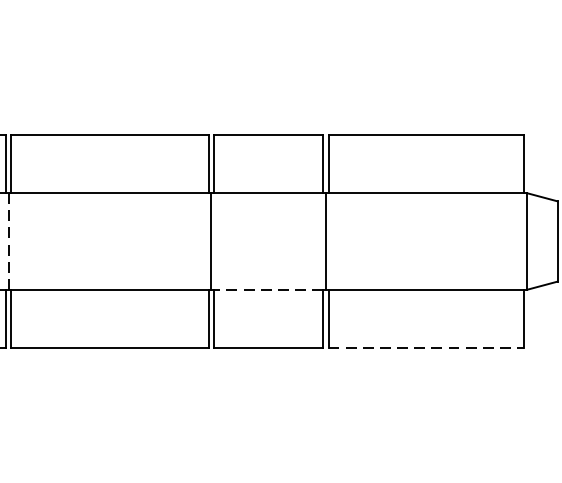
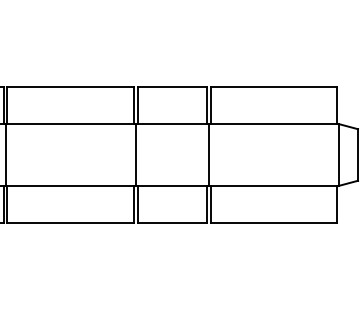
line: (8, 242) -> (5, 155), dashed -> solid
line: (268, 289) -> (172, 185), dashed -> solid
line: (425, 348) -> (273, 223), dashed -> solid

